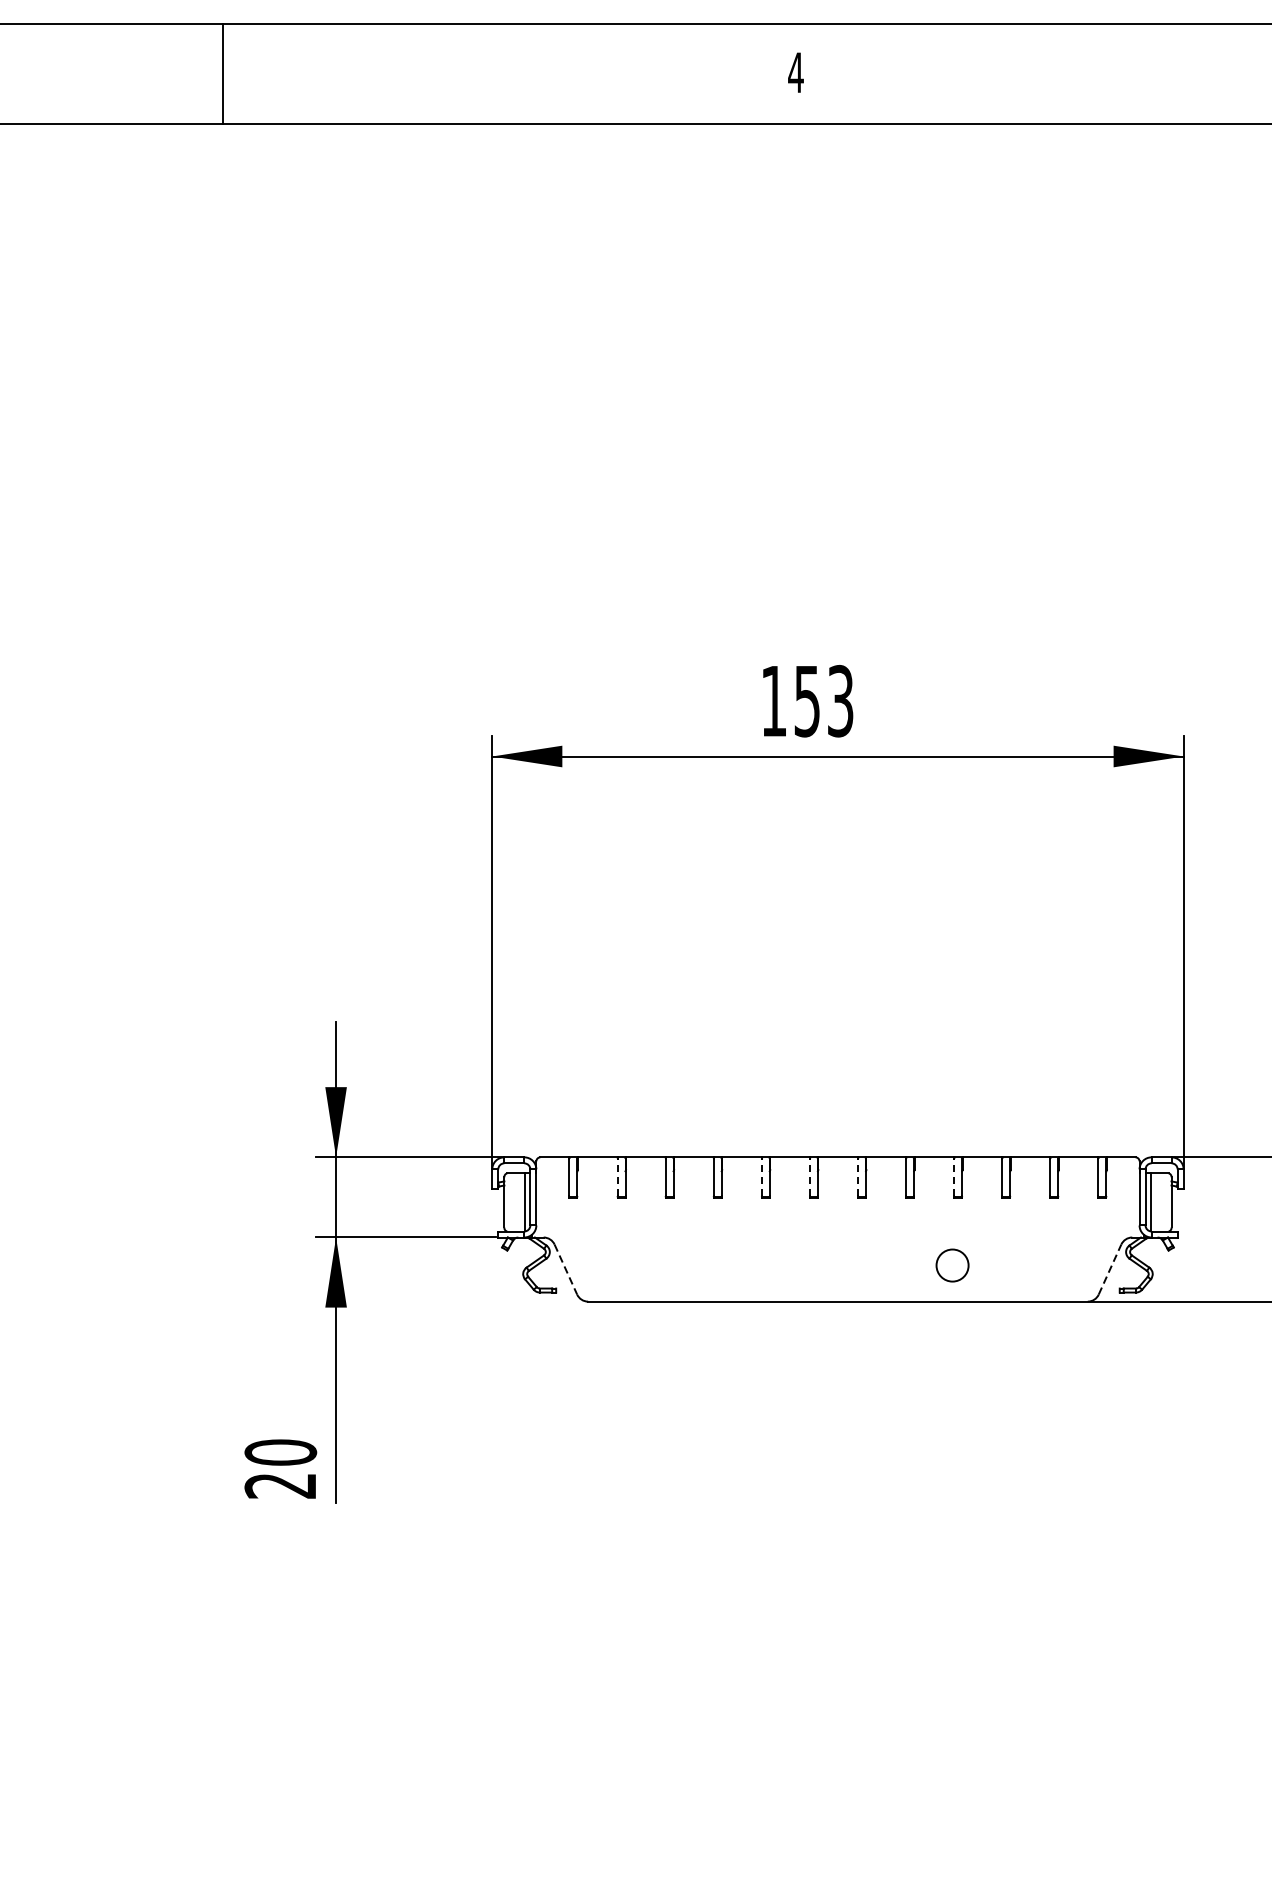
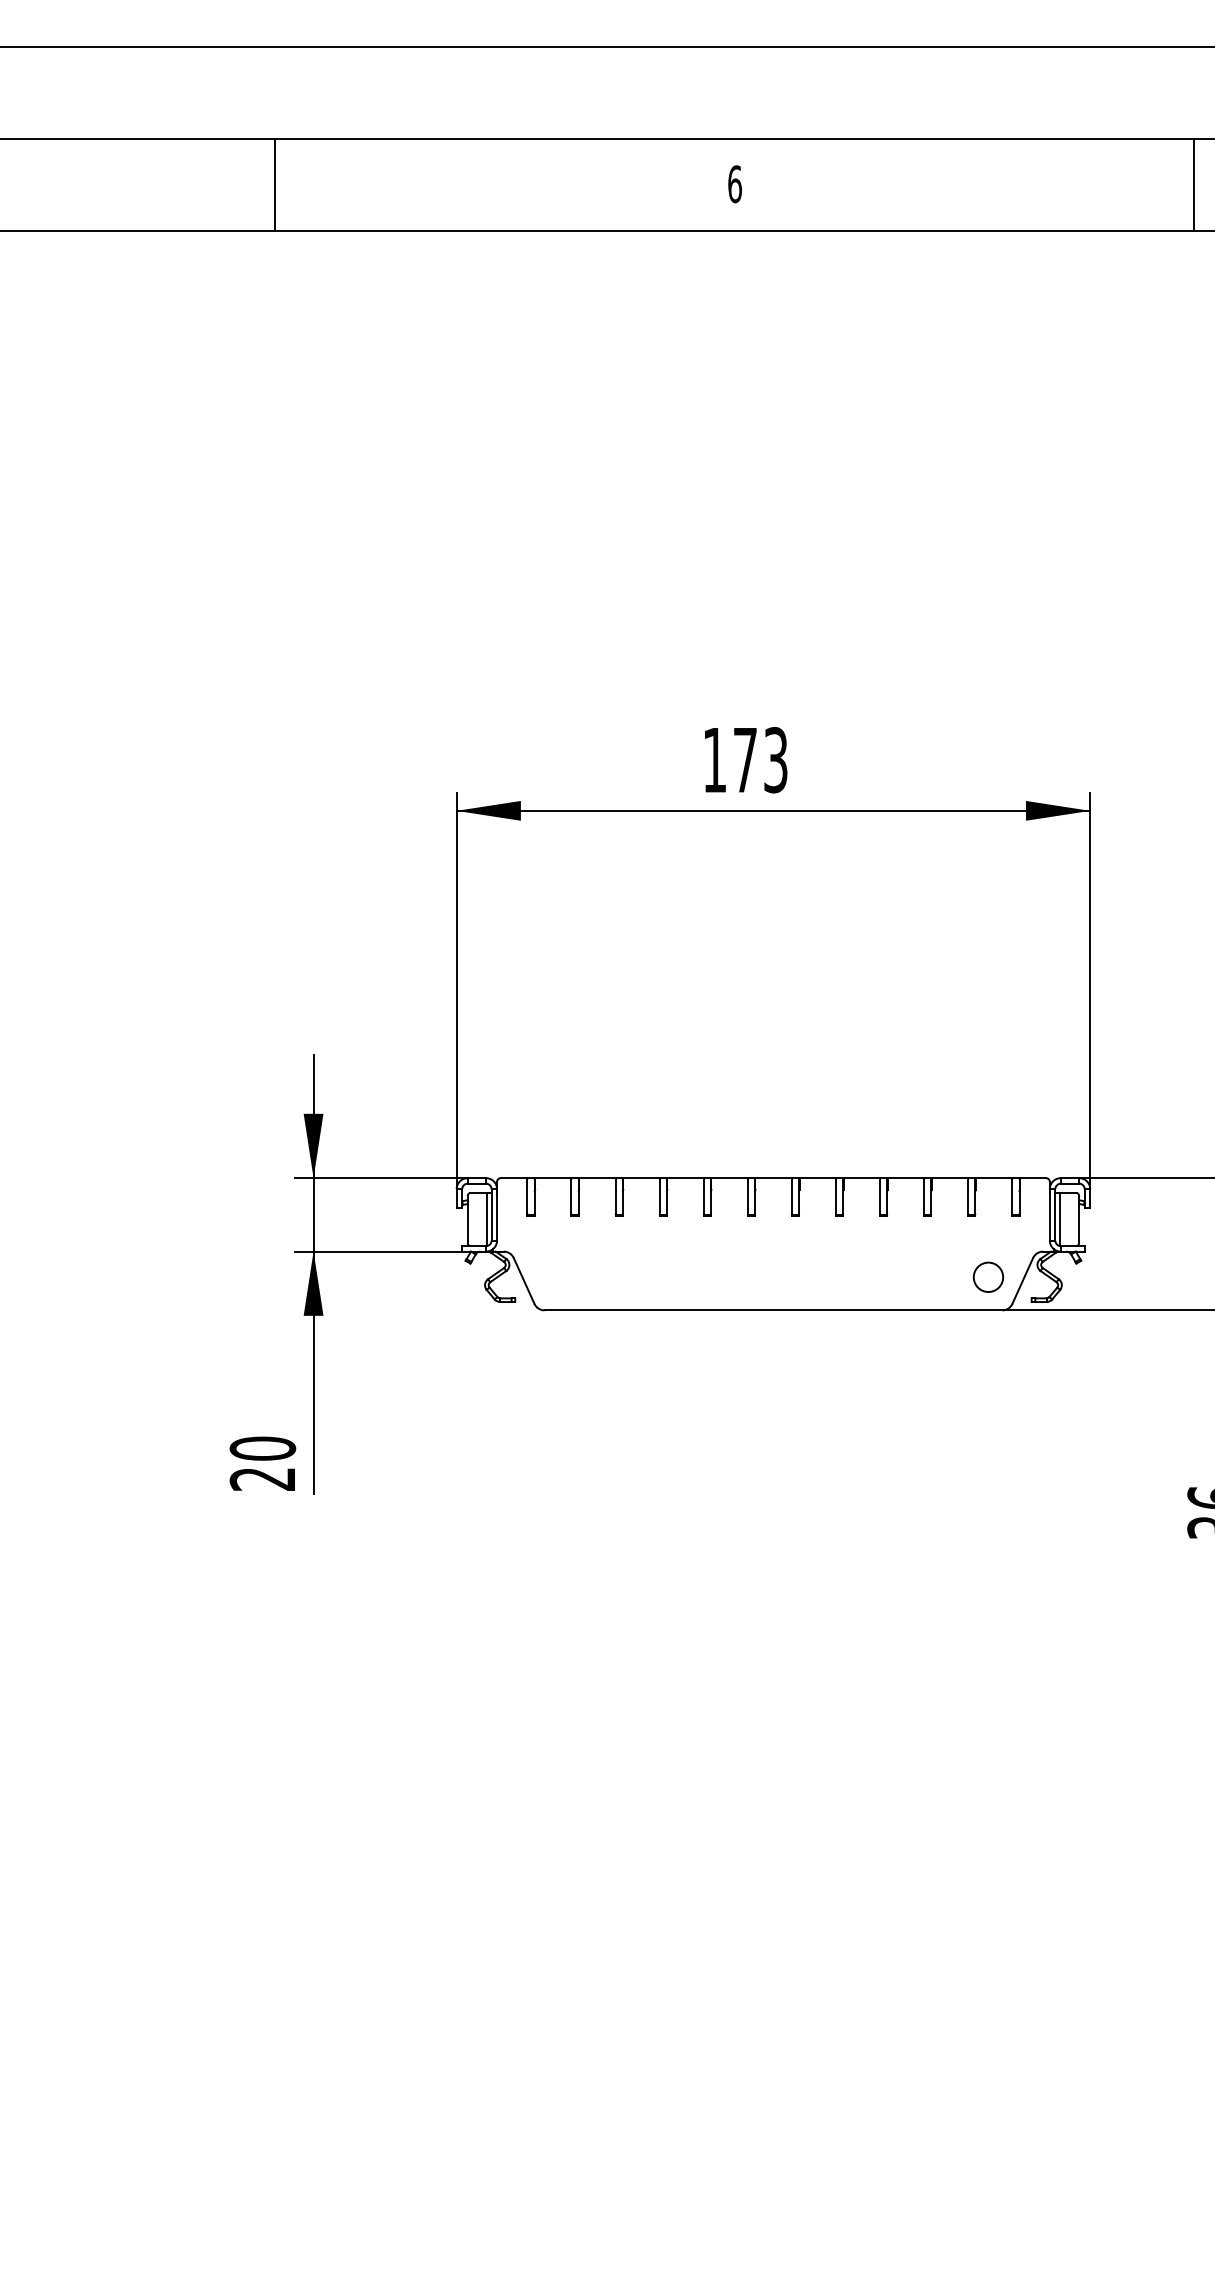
line: (223, 72) -> (275, 184), moved
text: (795, 72) -> (734, 184), 4 -> 6
text: (807, 701) -> (745, 760), 153 -> 173
line: (617, 1177) -> (571, 1196), dashed -> solid
line: (761, 1177) -> (703, 1196), dashed -> solid
line: (809, 1177) -> (747, 1196), dashed -> solid
line: (857, 1177) -> (791, 1196), dashed -> solid
line: (953, 1177) -> (879, 1196), dashed -> solid
circle: (951, 1264) -> (987, 1276), moved
line: (1109, 1269) -> (1022, 1280), dashed -> solid
line: (566, 1270) -> (524, 1281), dashed -> solid

